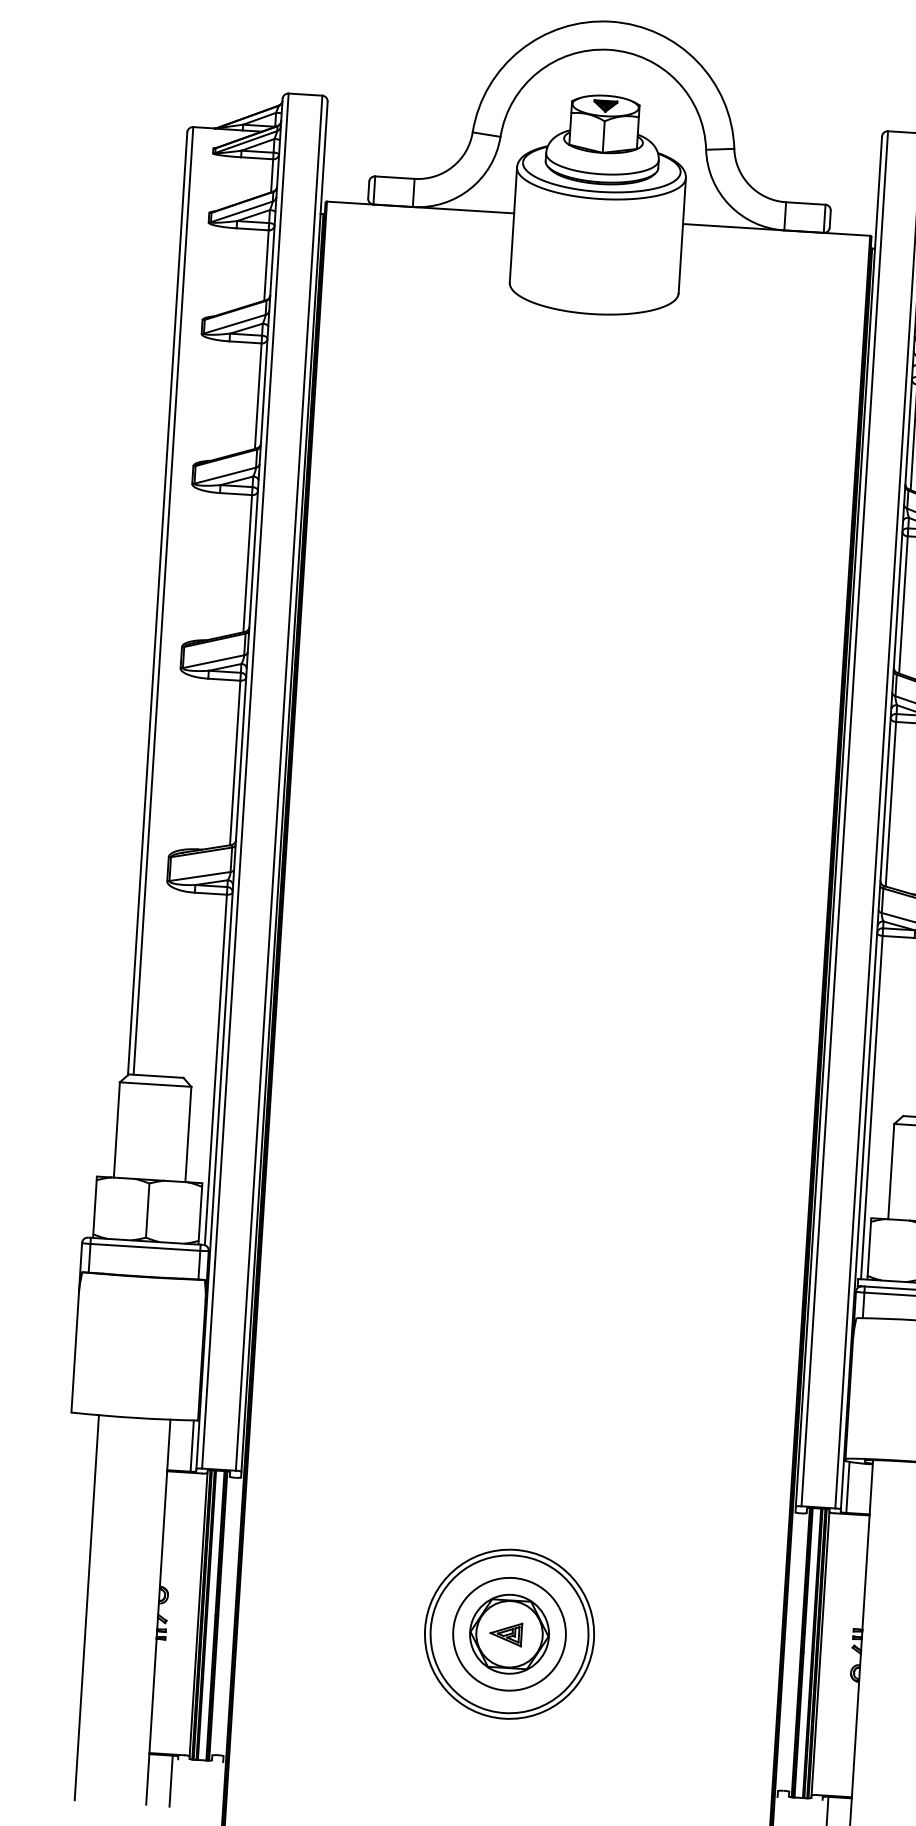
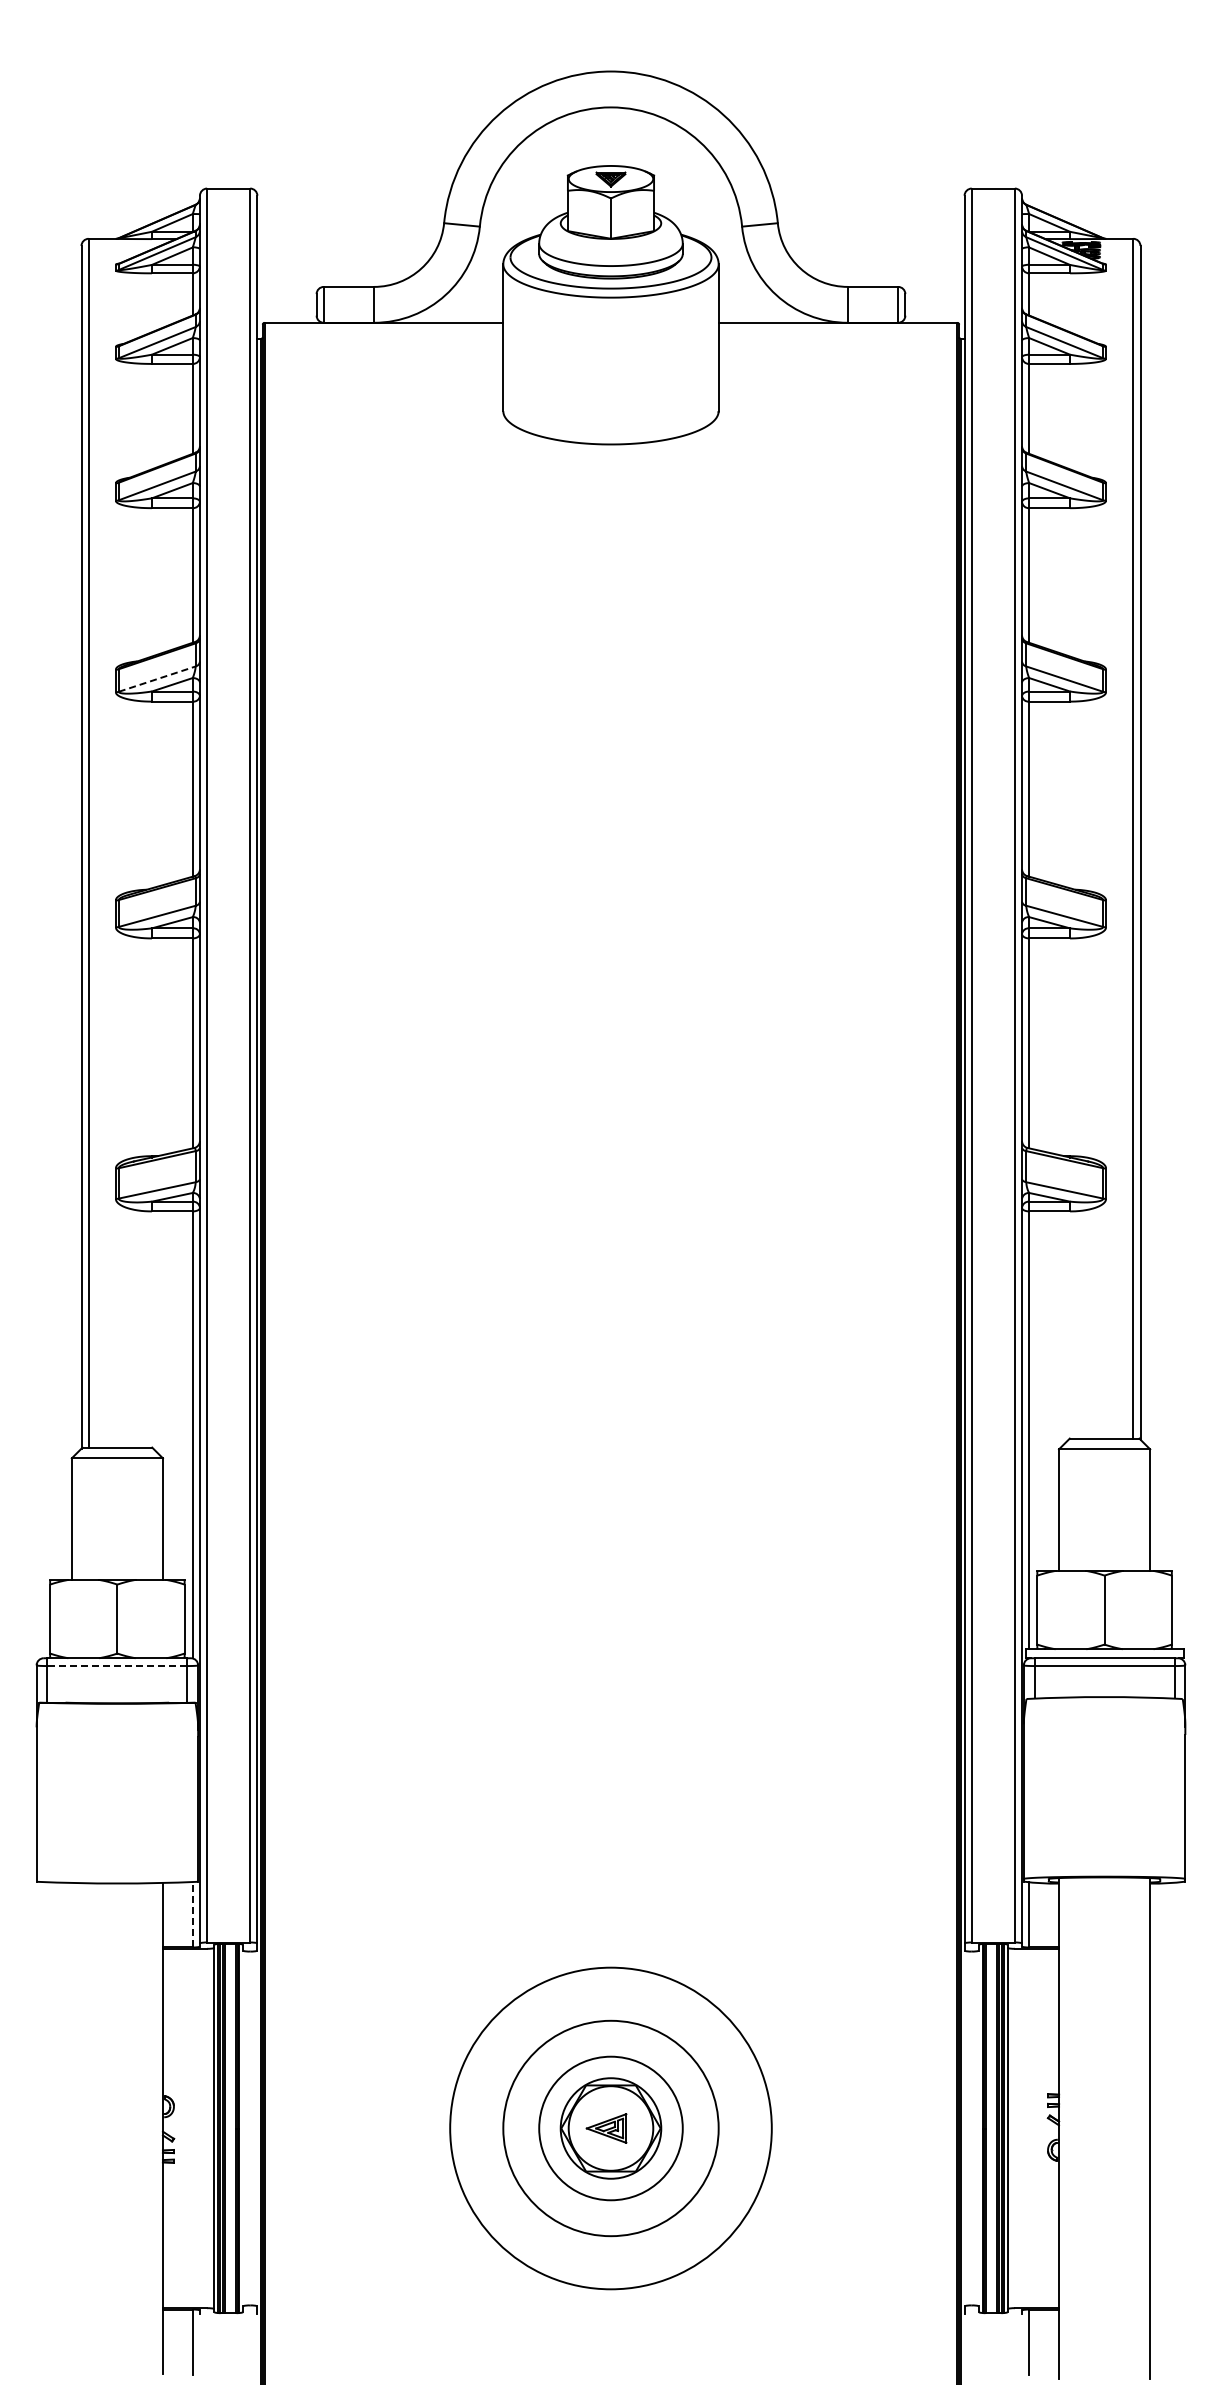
line: (225, 475) -> (157, 678), solid -> dashed
line: (144, 1247) -> (116, 1666), solid -> dashed
line: (192, 1445) -> (192, 1914), solid -> dashed
line: (86, 1607) -> (71, 2128), removed
circle: (509, 1634) -> (610, 2128), size x1.6

